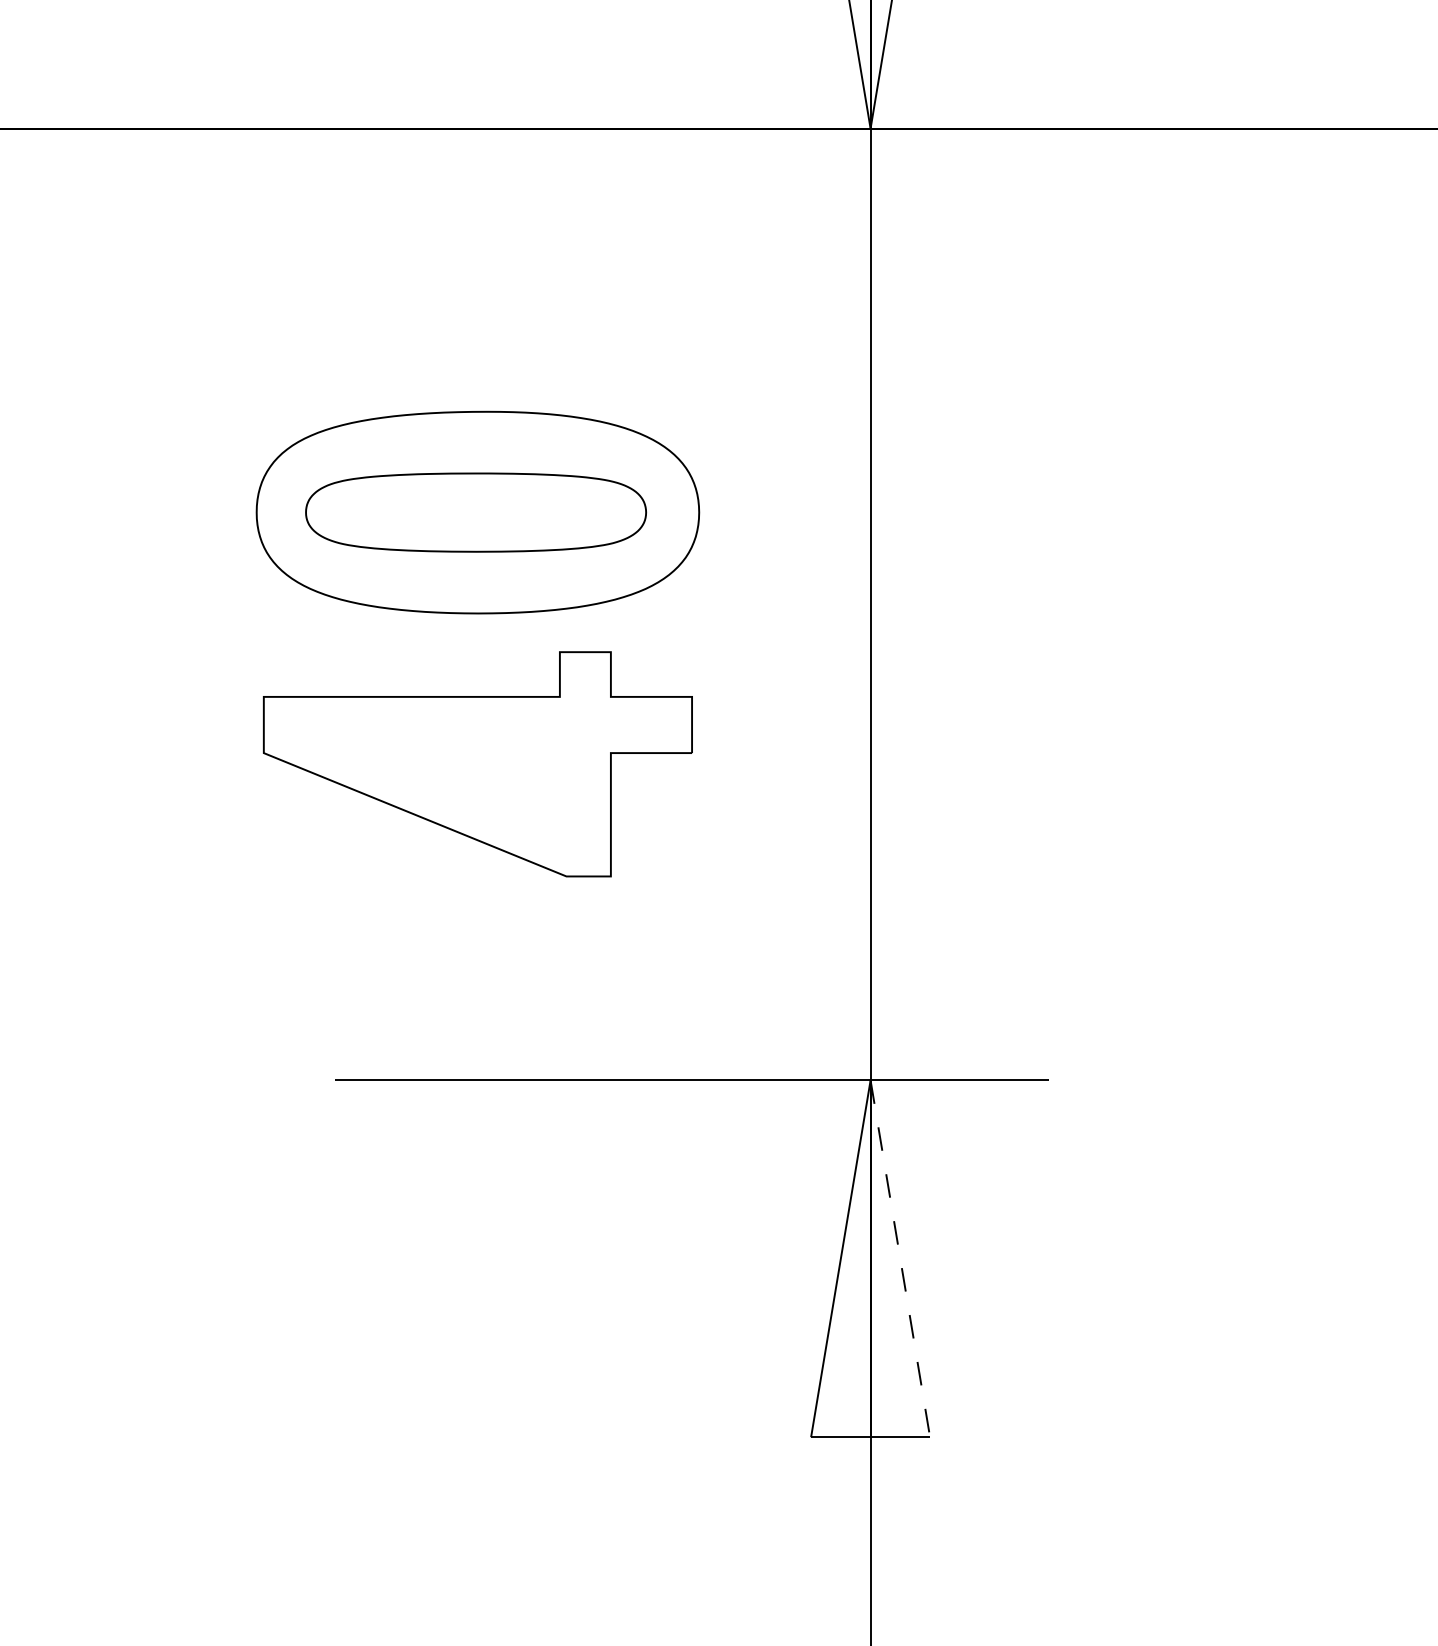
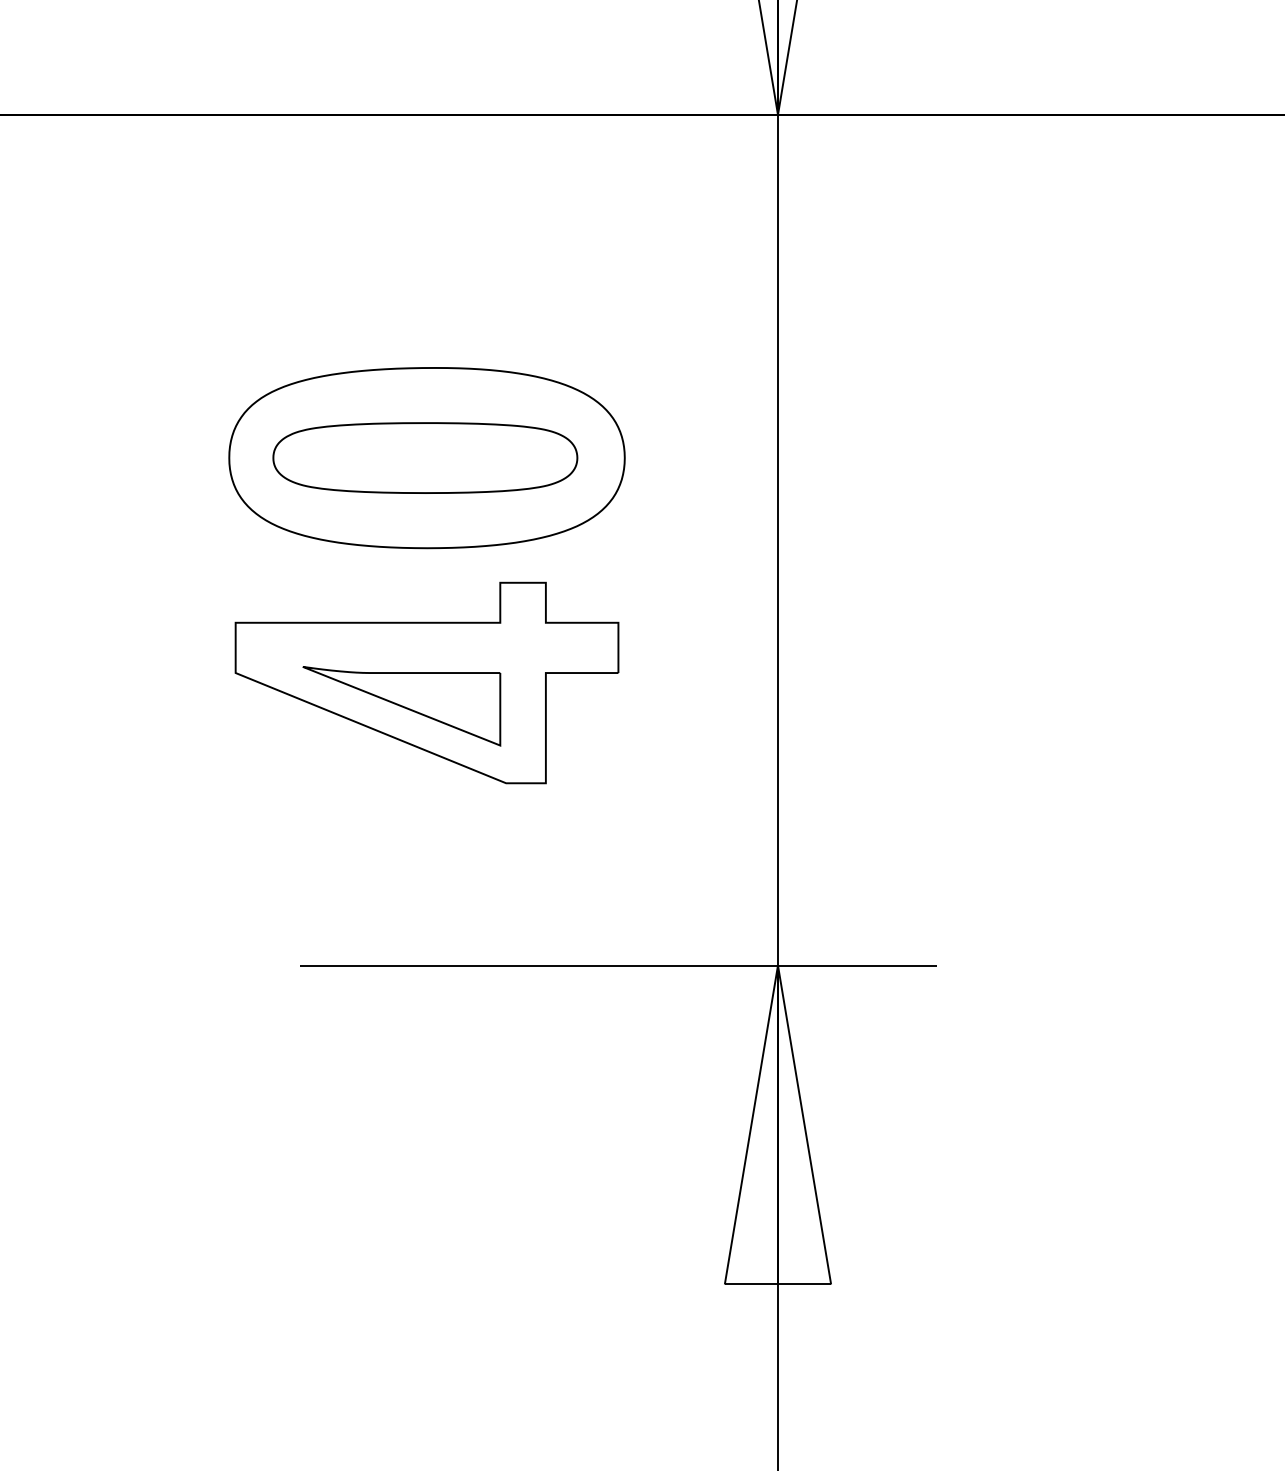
part: (449, 790) -> (401, 706), added
line: (900, 1258) -> (804, 1124), dashed -> solid

